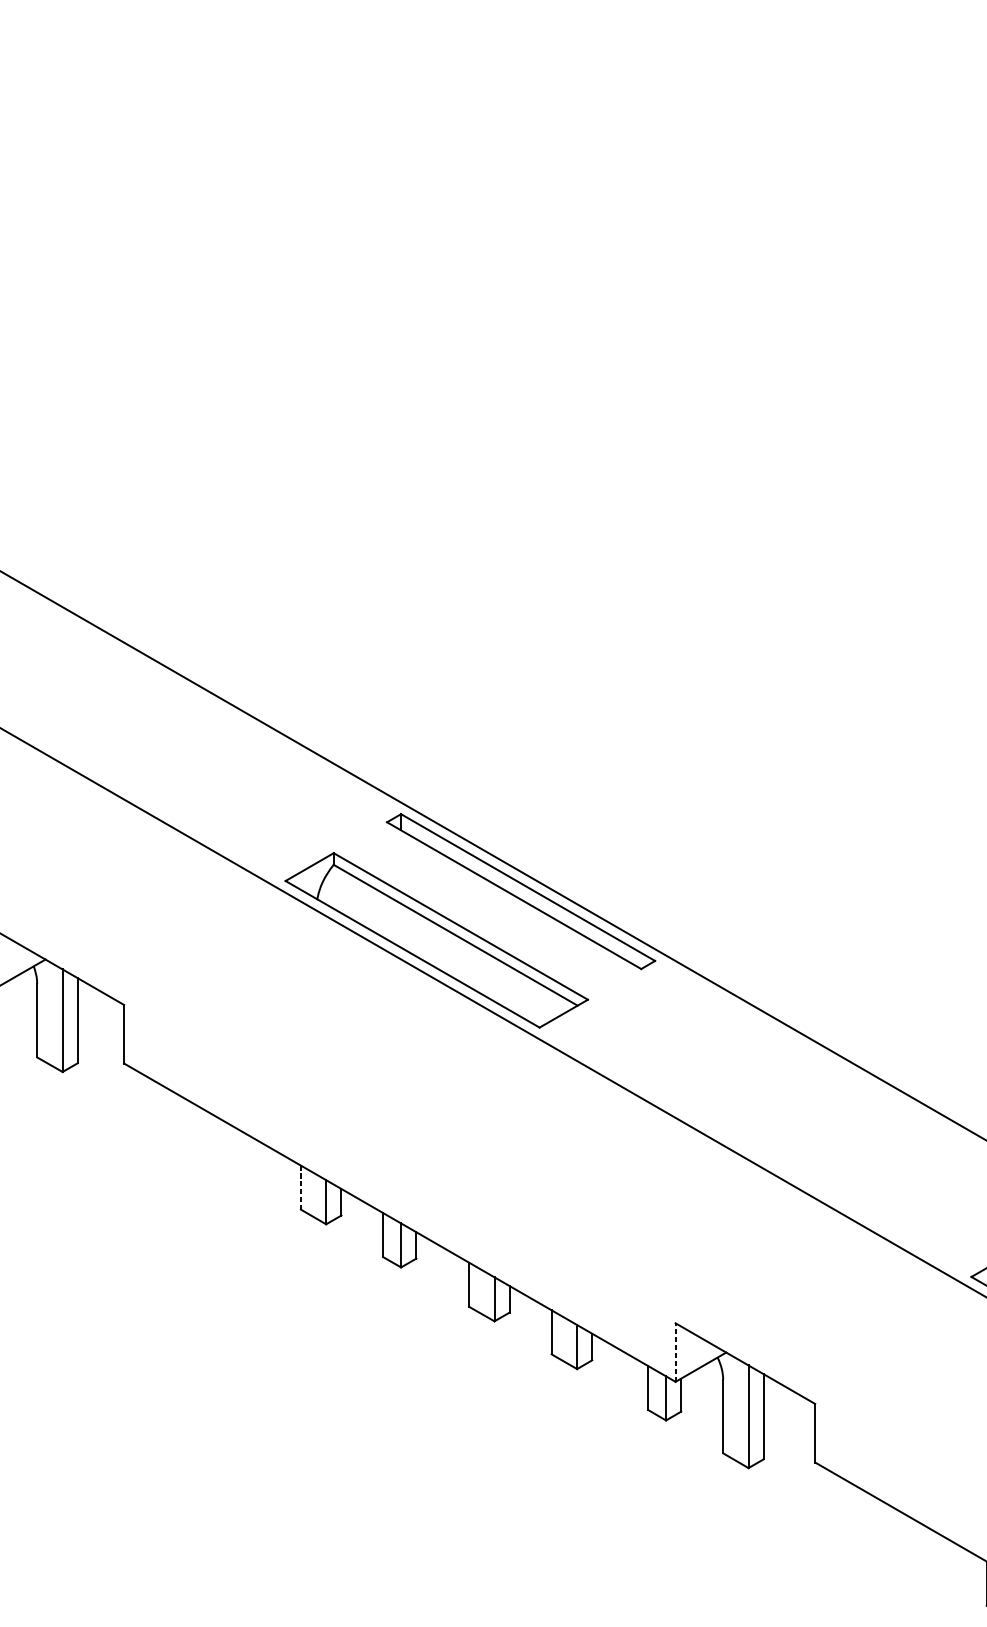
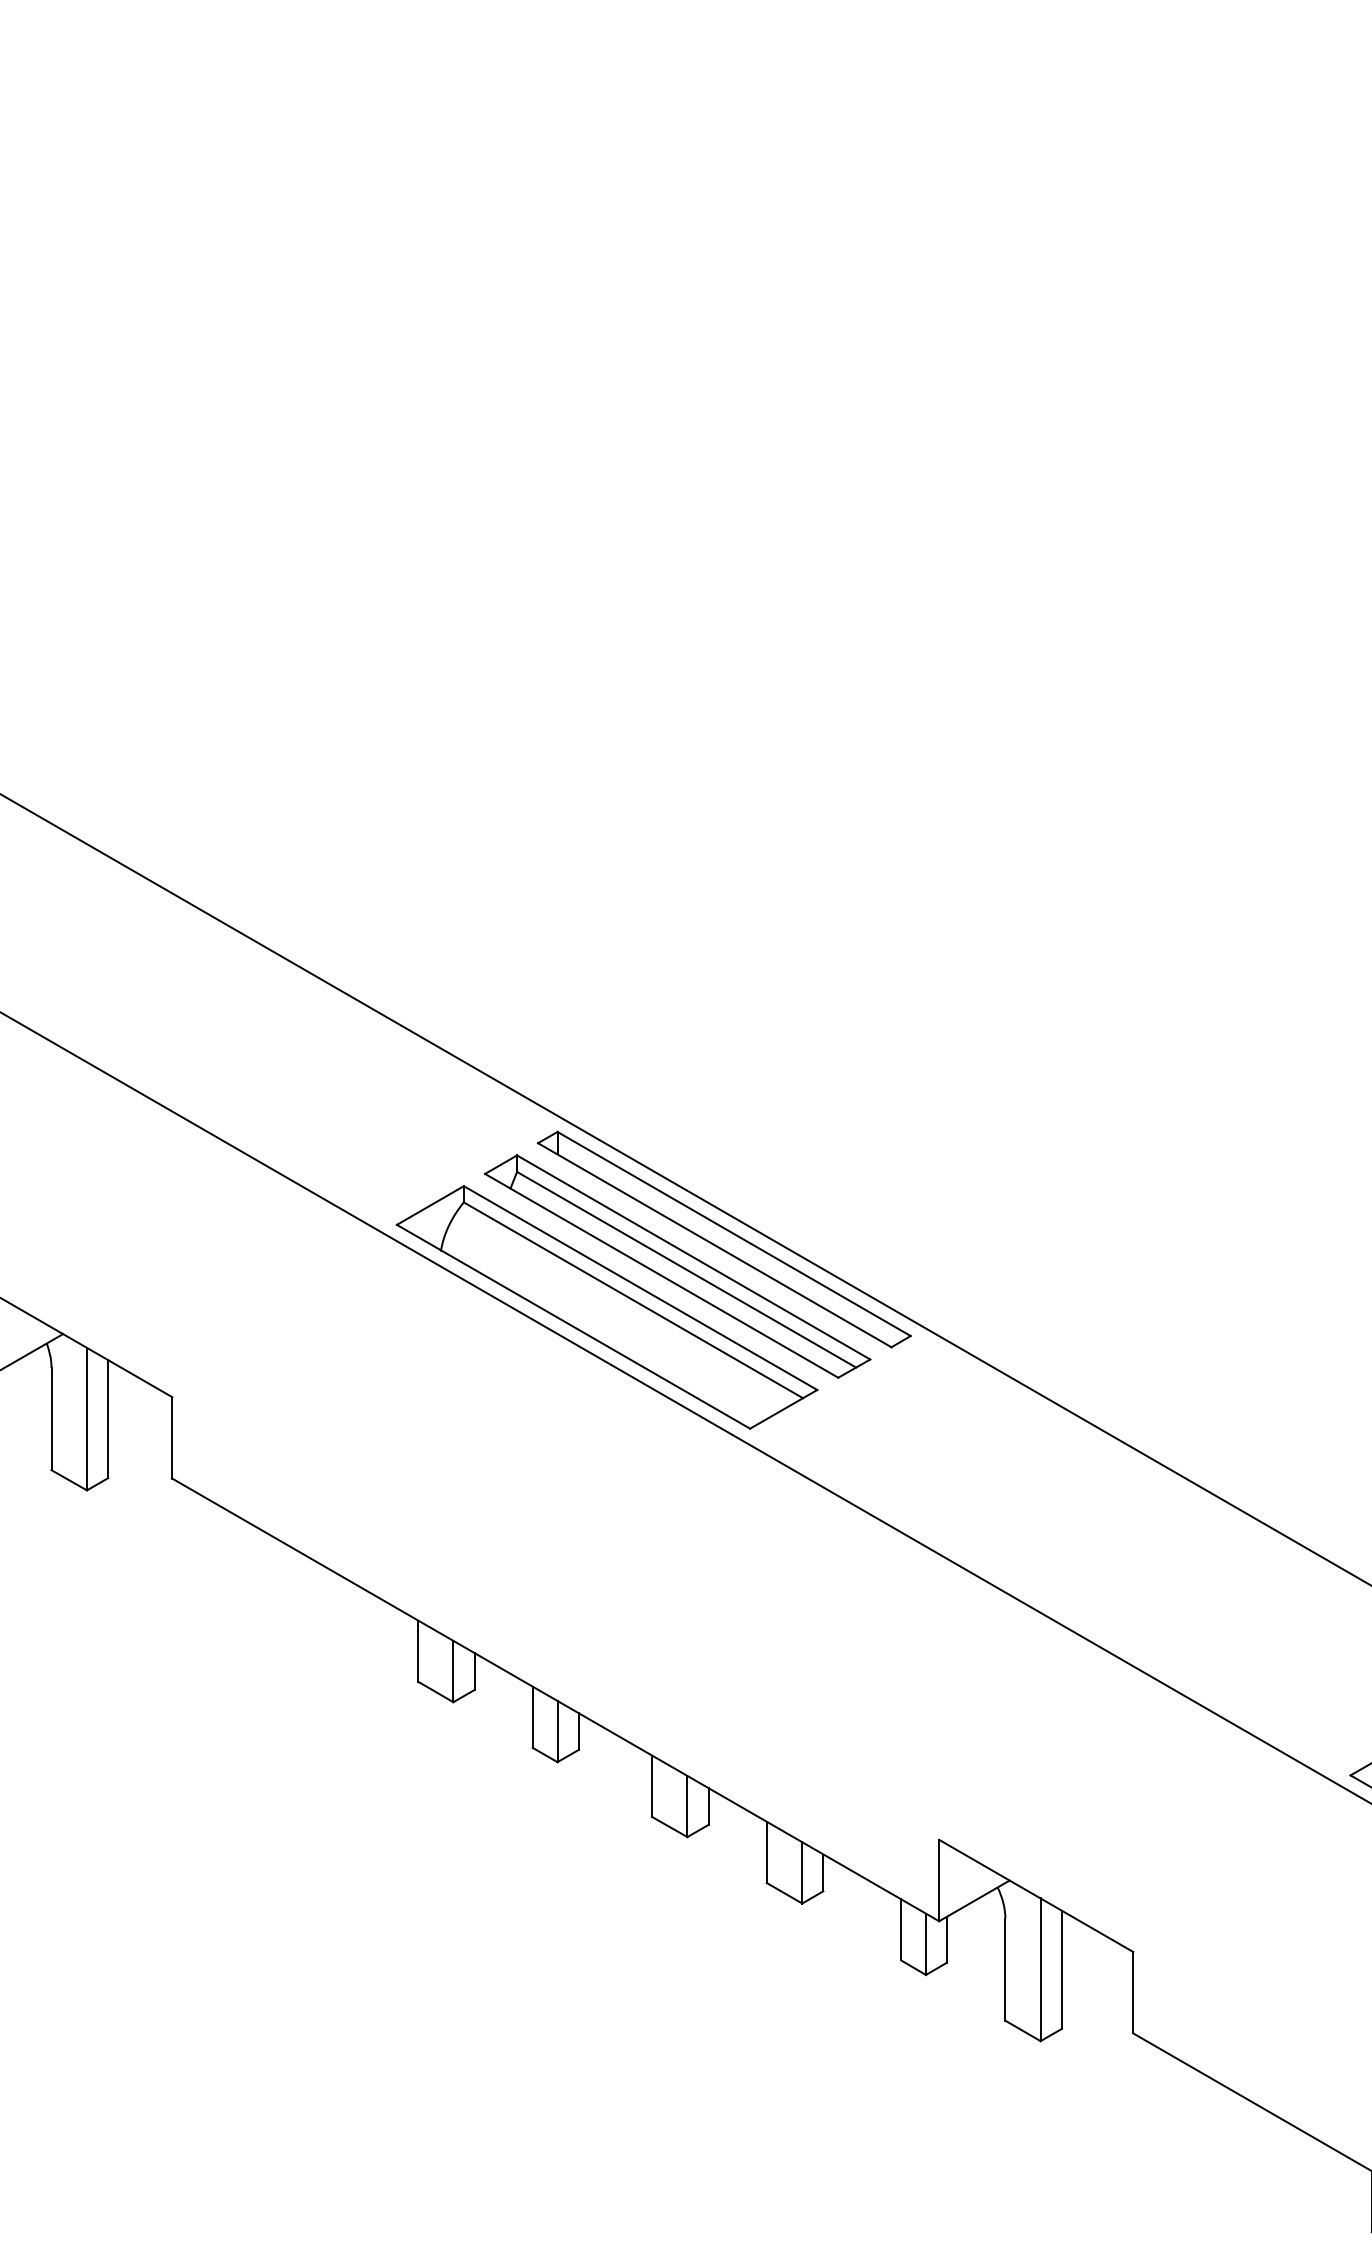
part: (487, 910) -> (677, 1266), added
line: (301, 1187) -> (418, 1651), dashed -> solid
line: (675, 1352) -> (939, 1880), dashed -> solid

